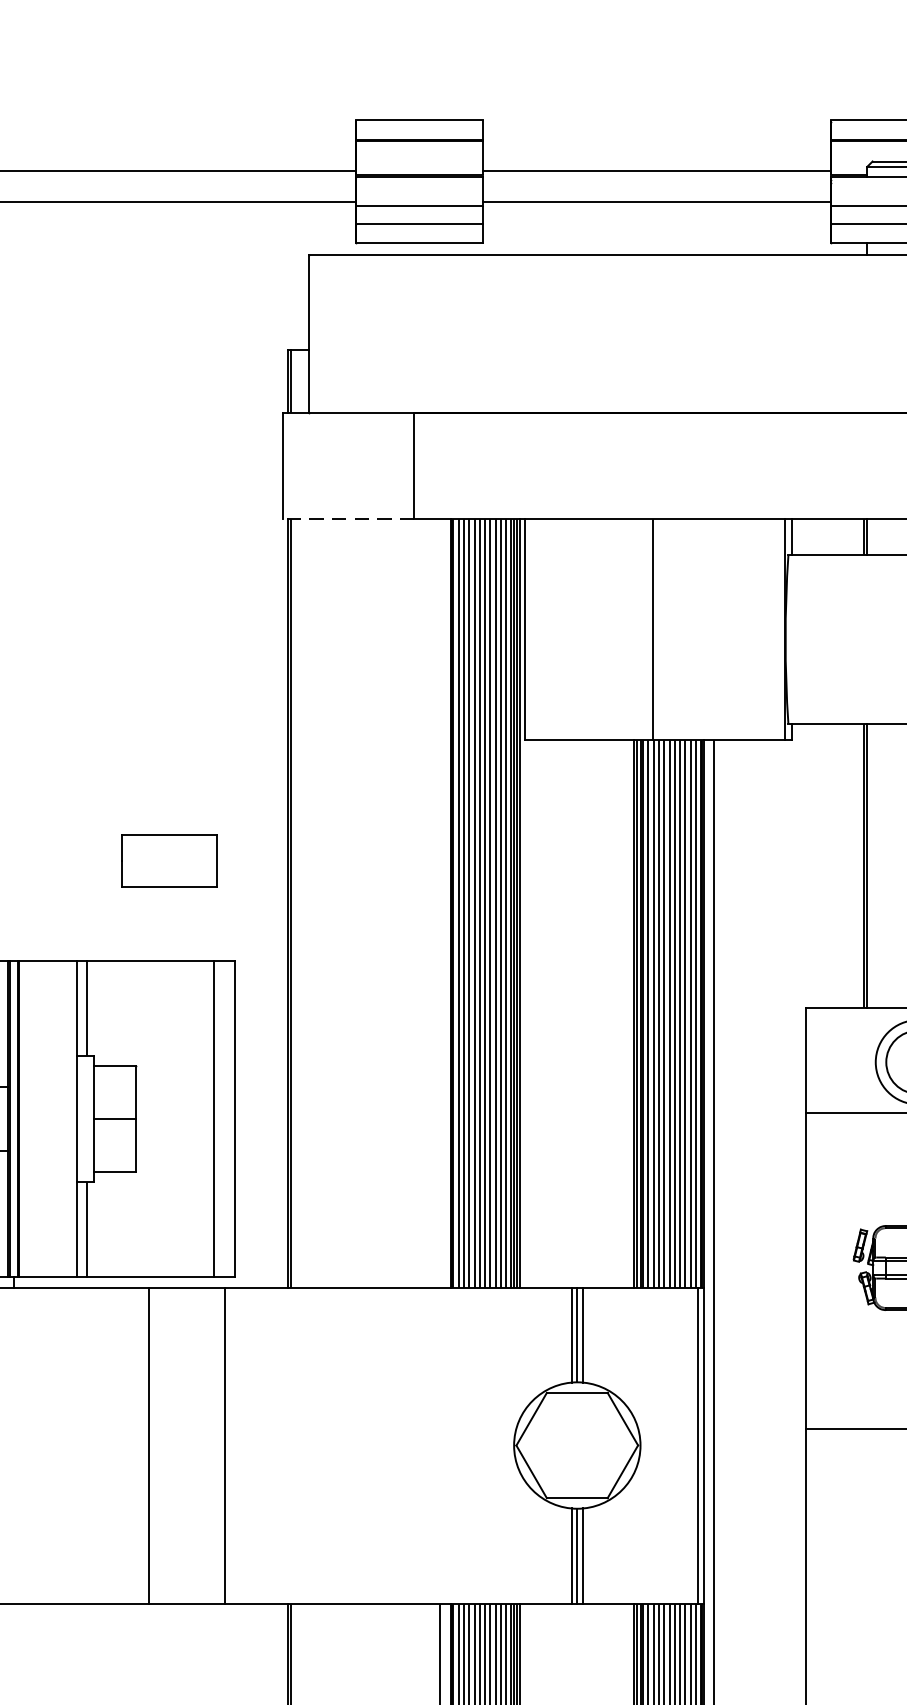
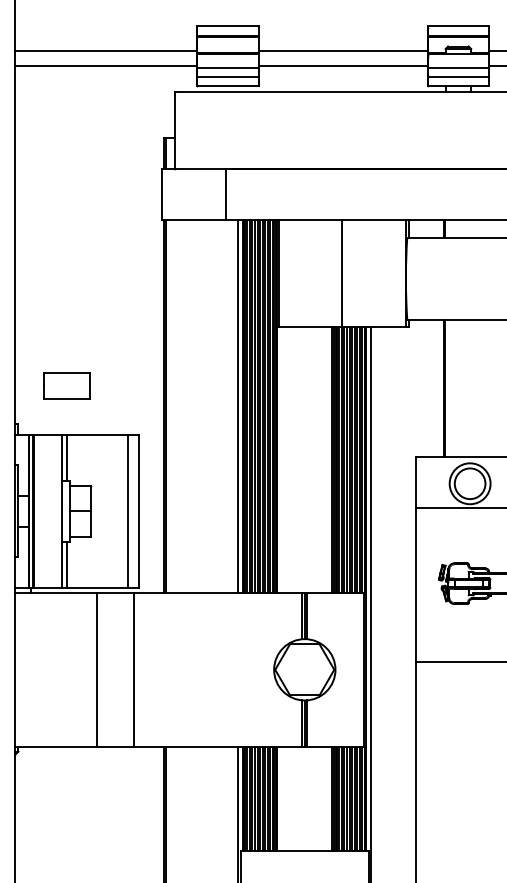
line: (348, 517) -> (193, 219), dashed -> solid
part: (168, 859) -> (66, 385), moved
line: (440, 903) -> (238, 406), added

